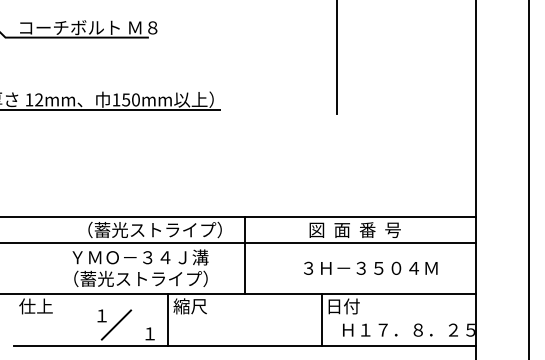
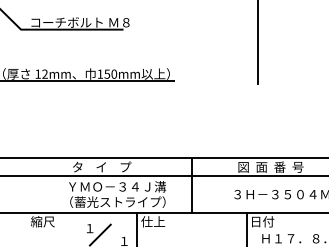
text: (149, 229) -> (123, 166), （蓄光ストライプ） -> タ    イ    プ
text: (35, 306) -> (42, 221), 仕上 -> 縮尺
text: (190, 306) -> (153, 221), 縮尺 -> 仕上

